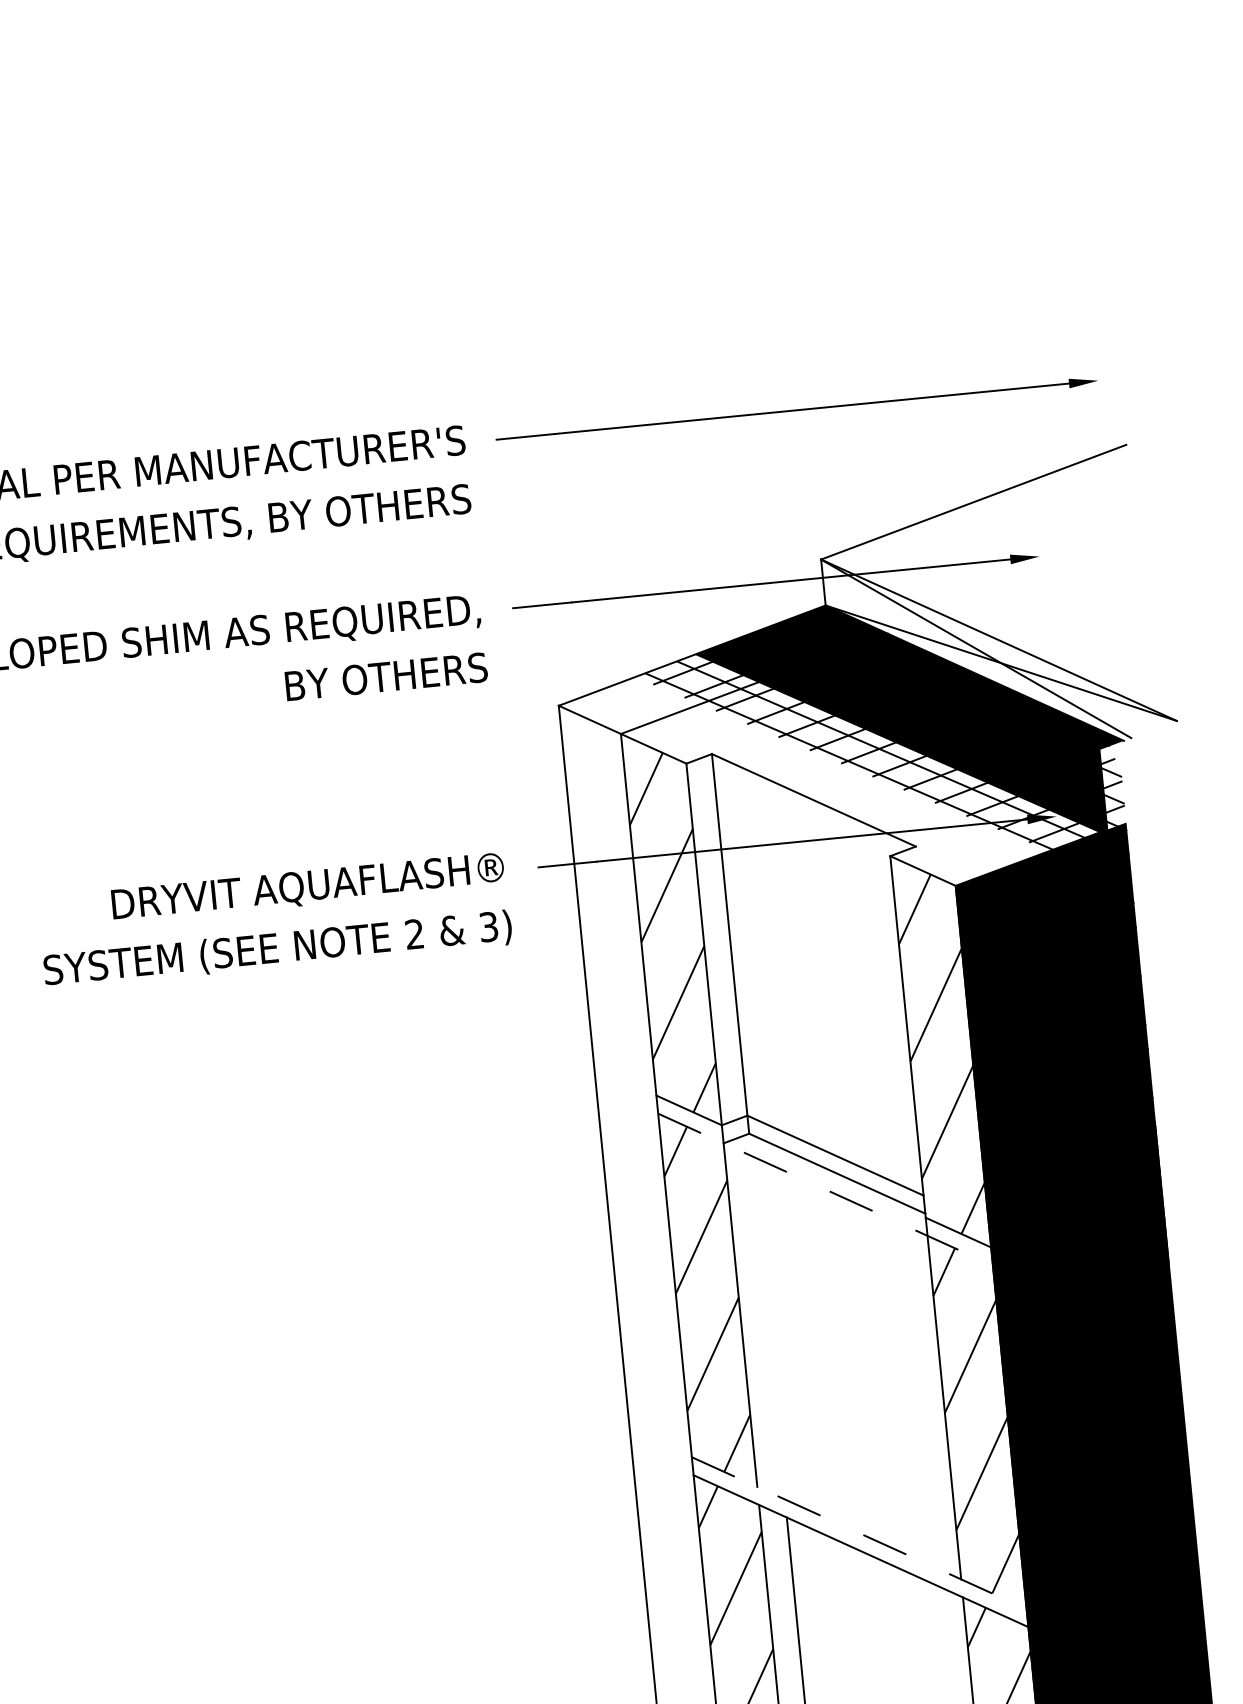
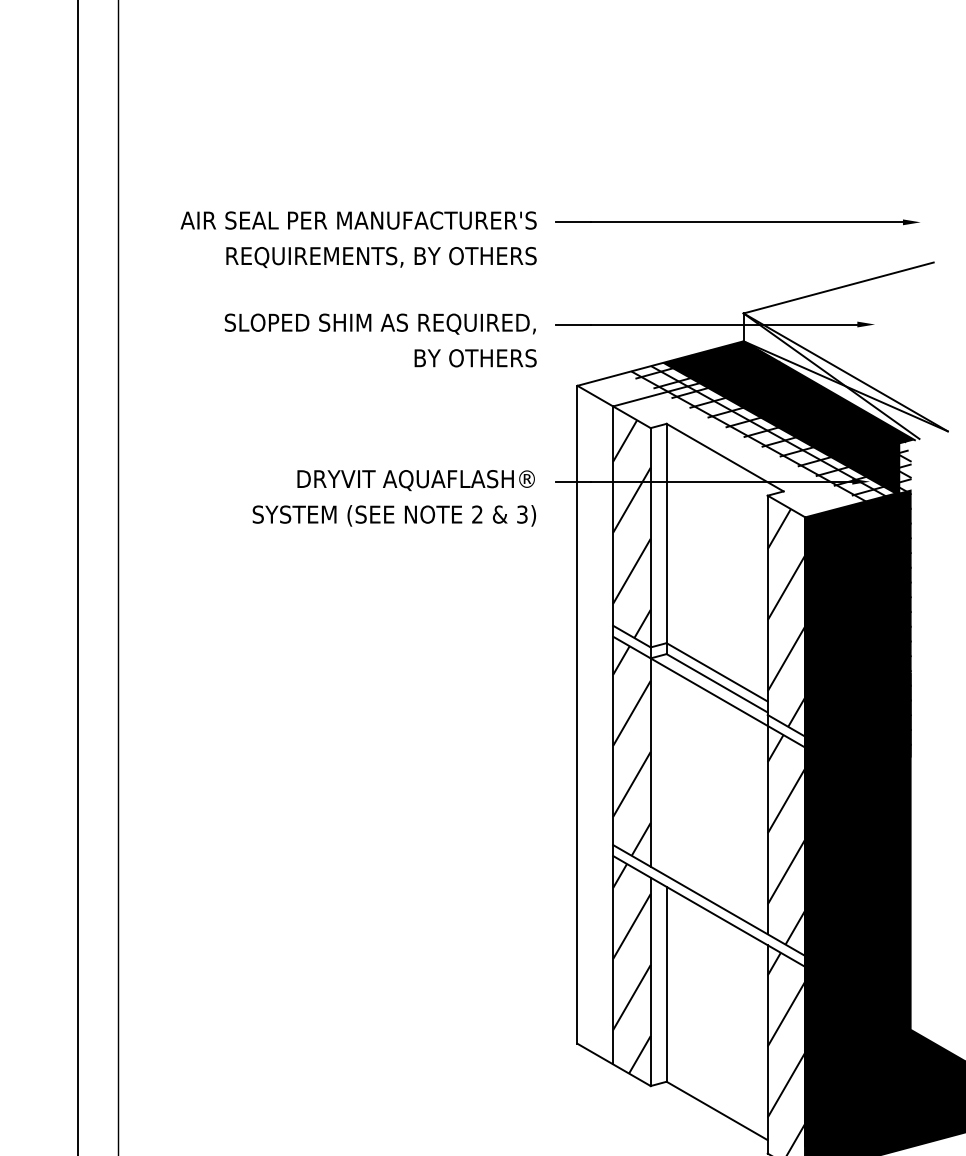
line: (826, 1190) -> (709, 692), dashed -> solid
line: (859, 1533) -> (709, 900), dashed -> solid

